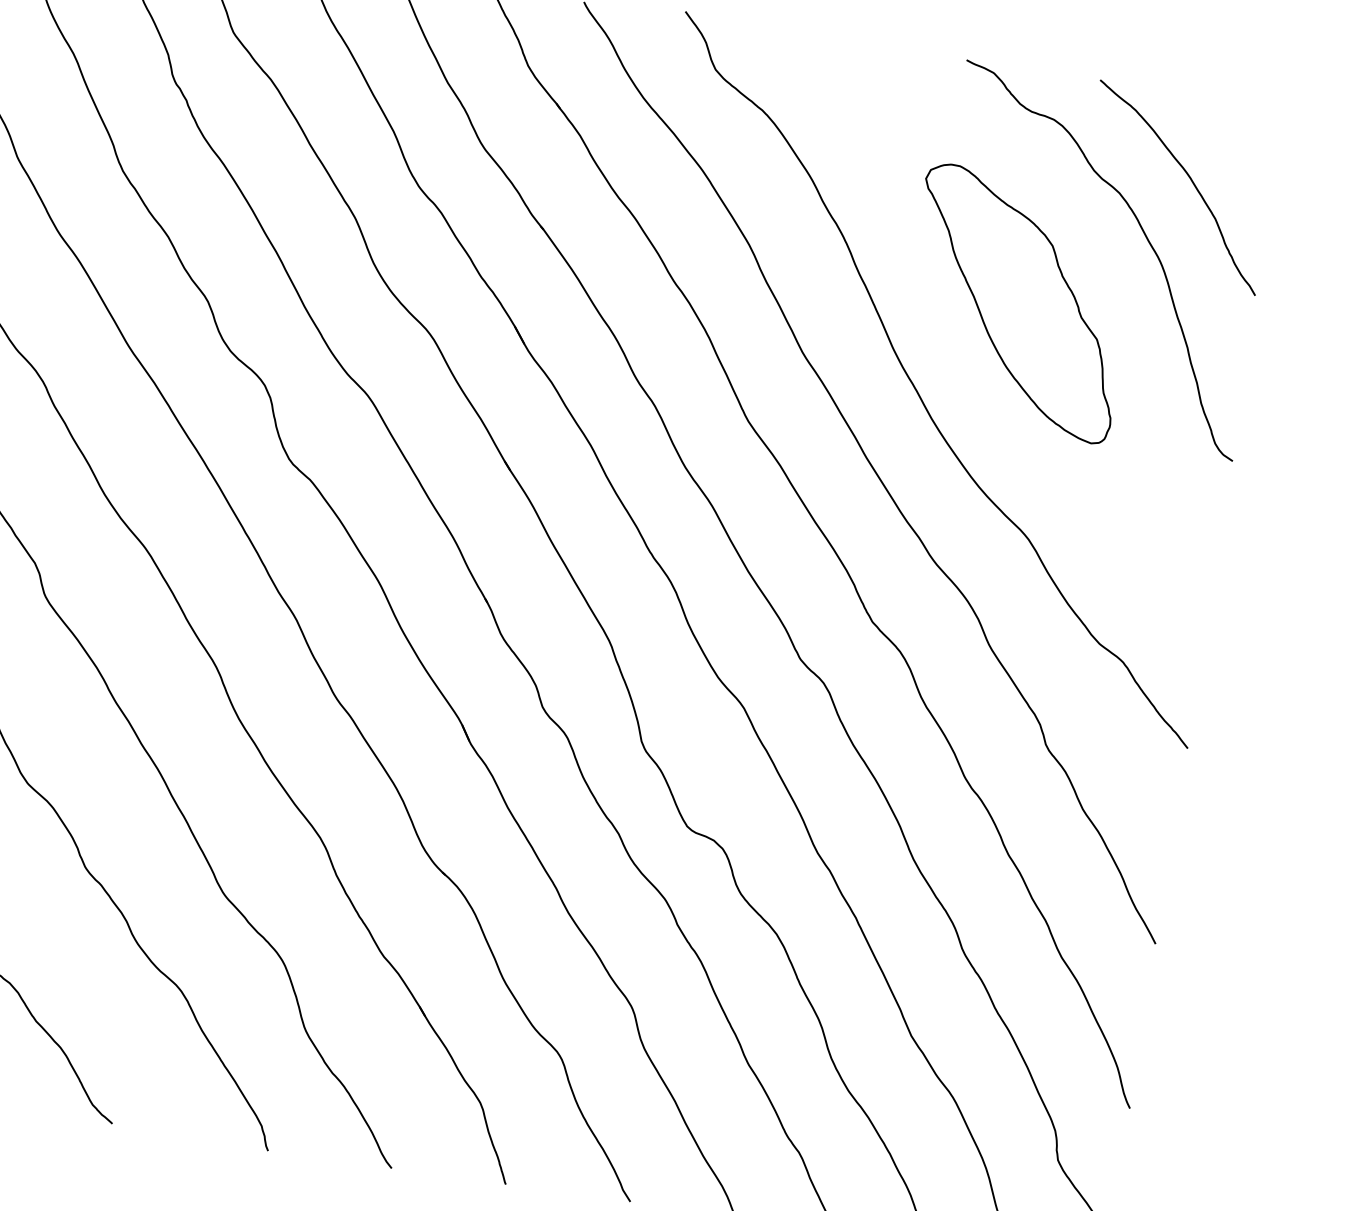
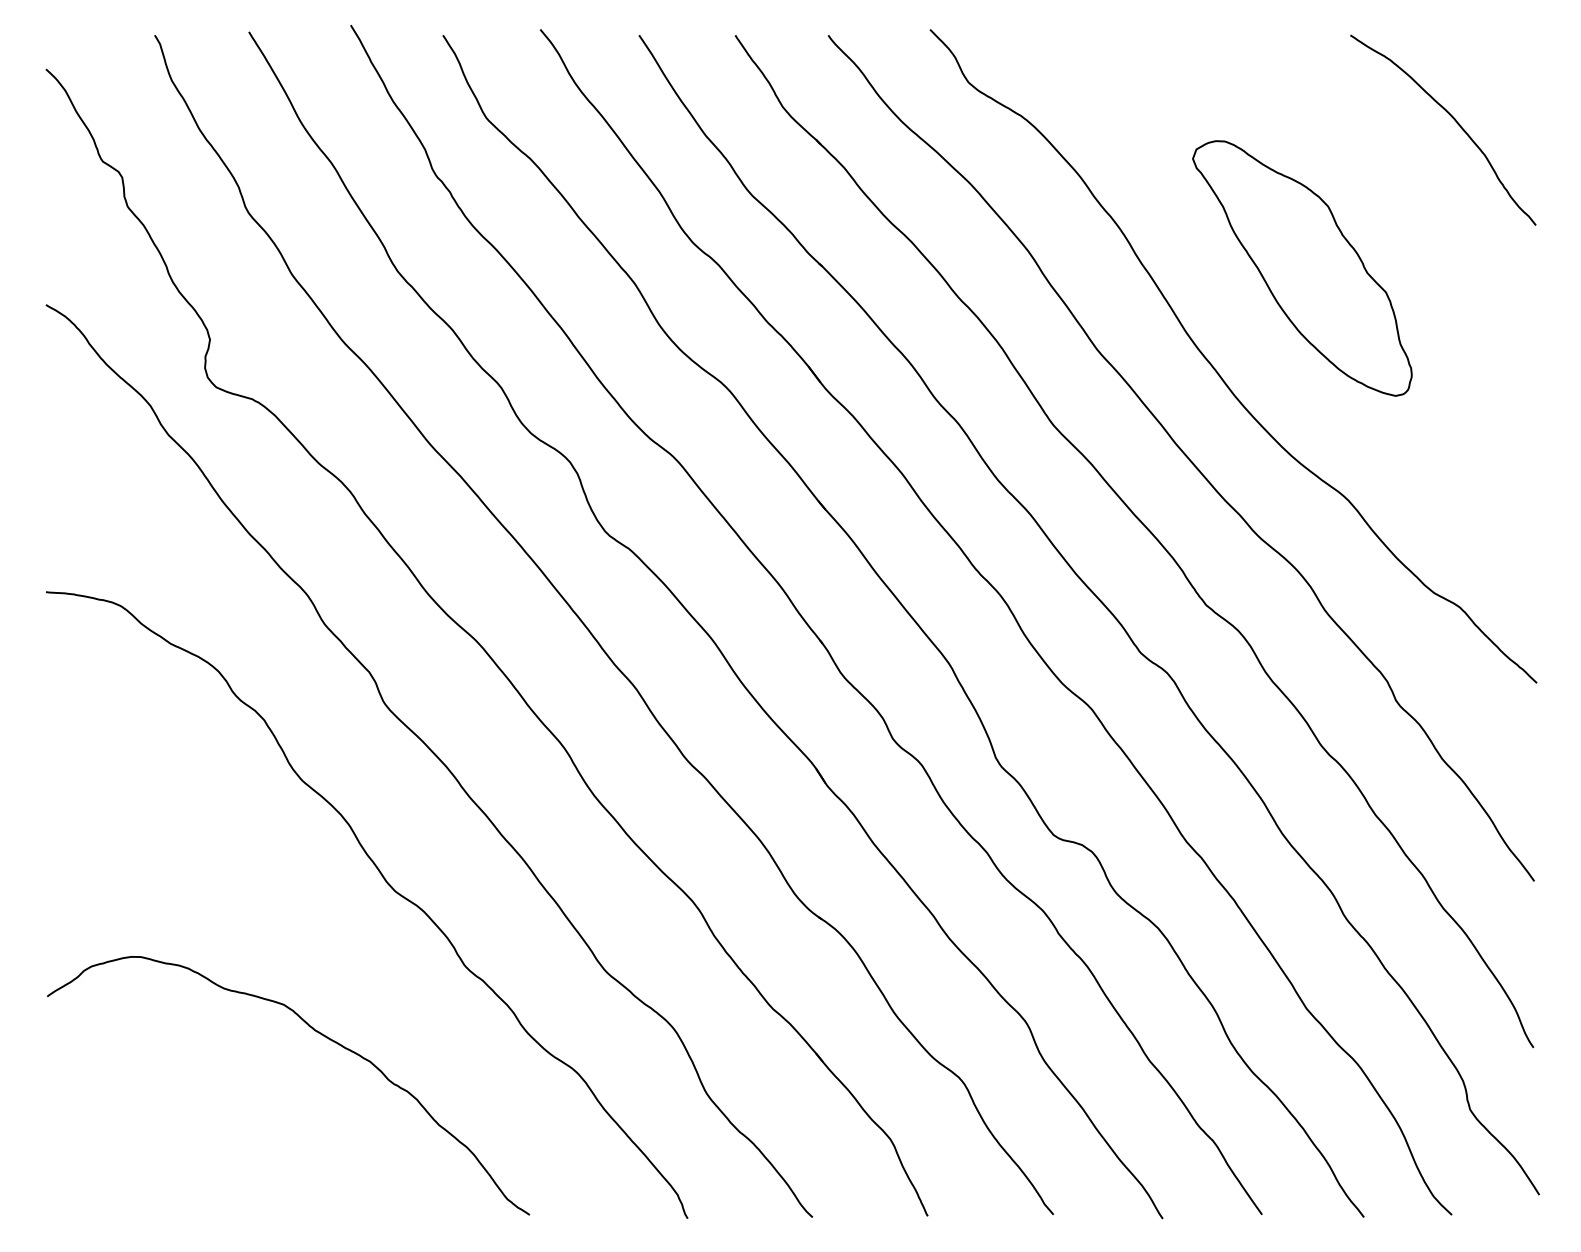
curve: (1143, 234) -> (1416, 181), removed

